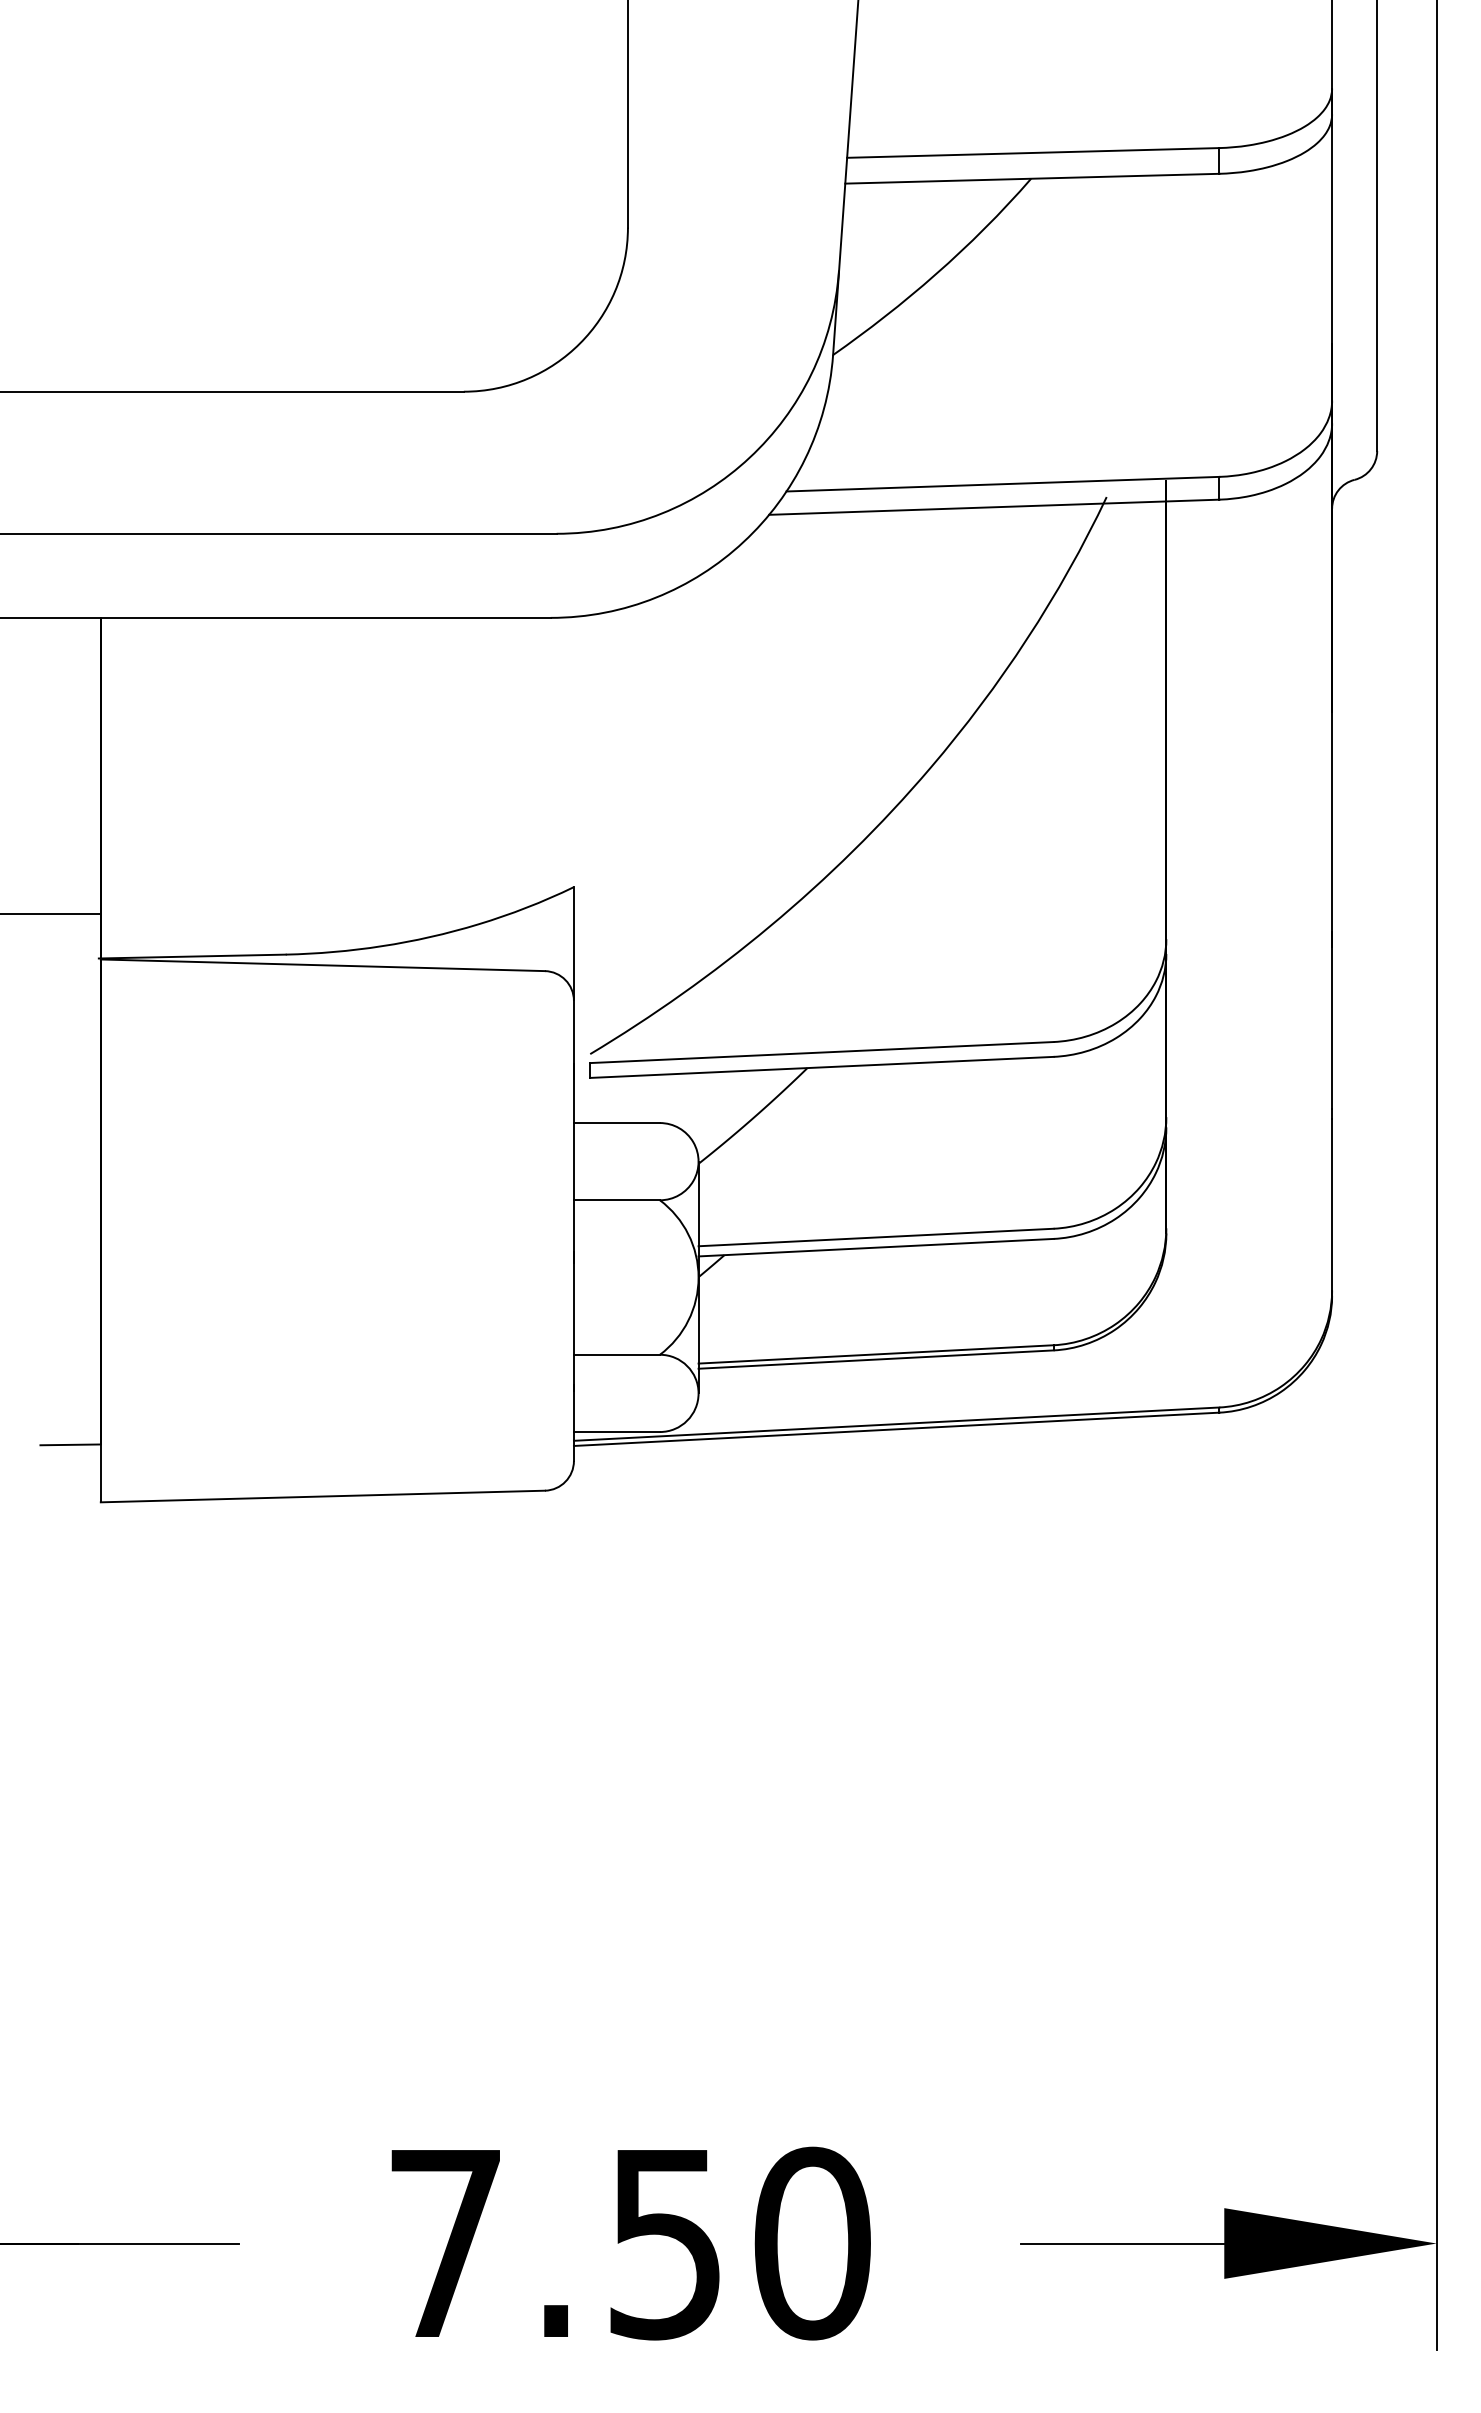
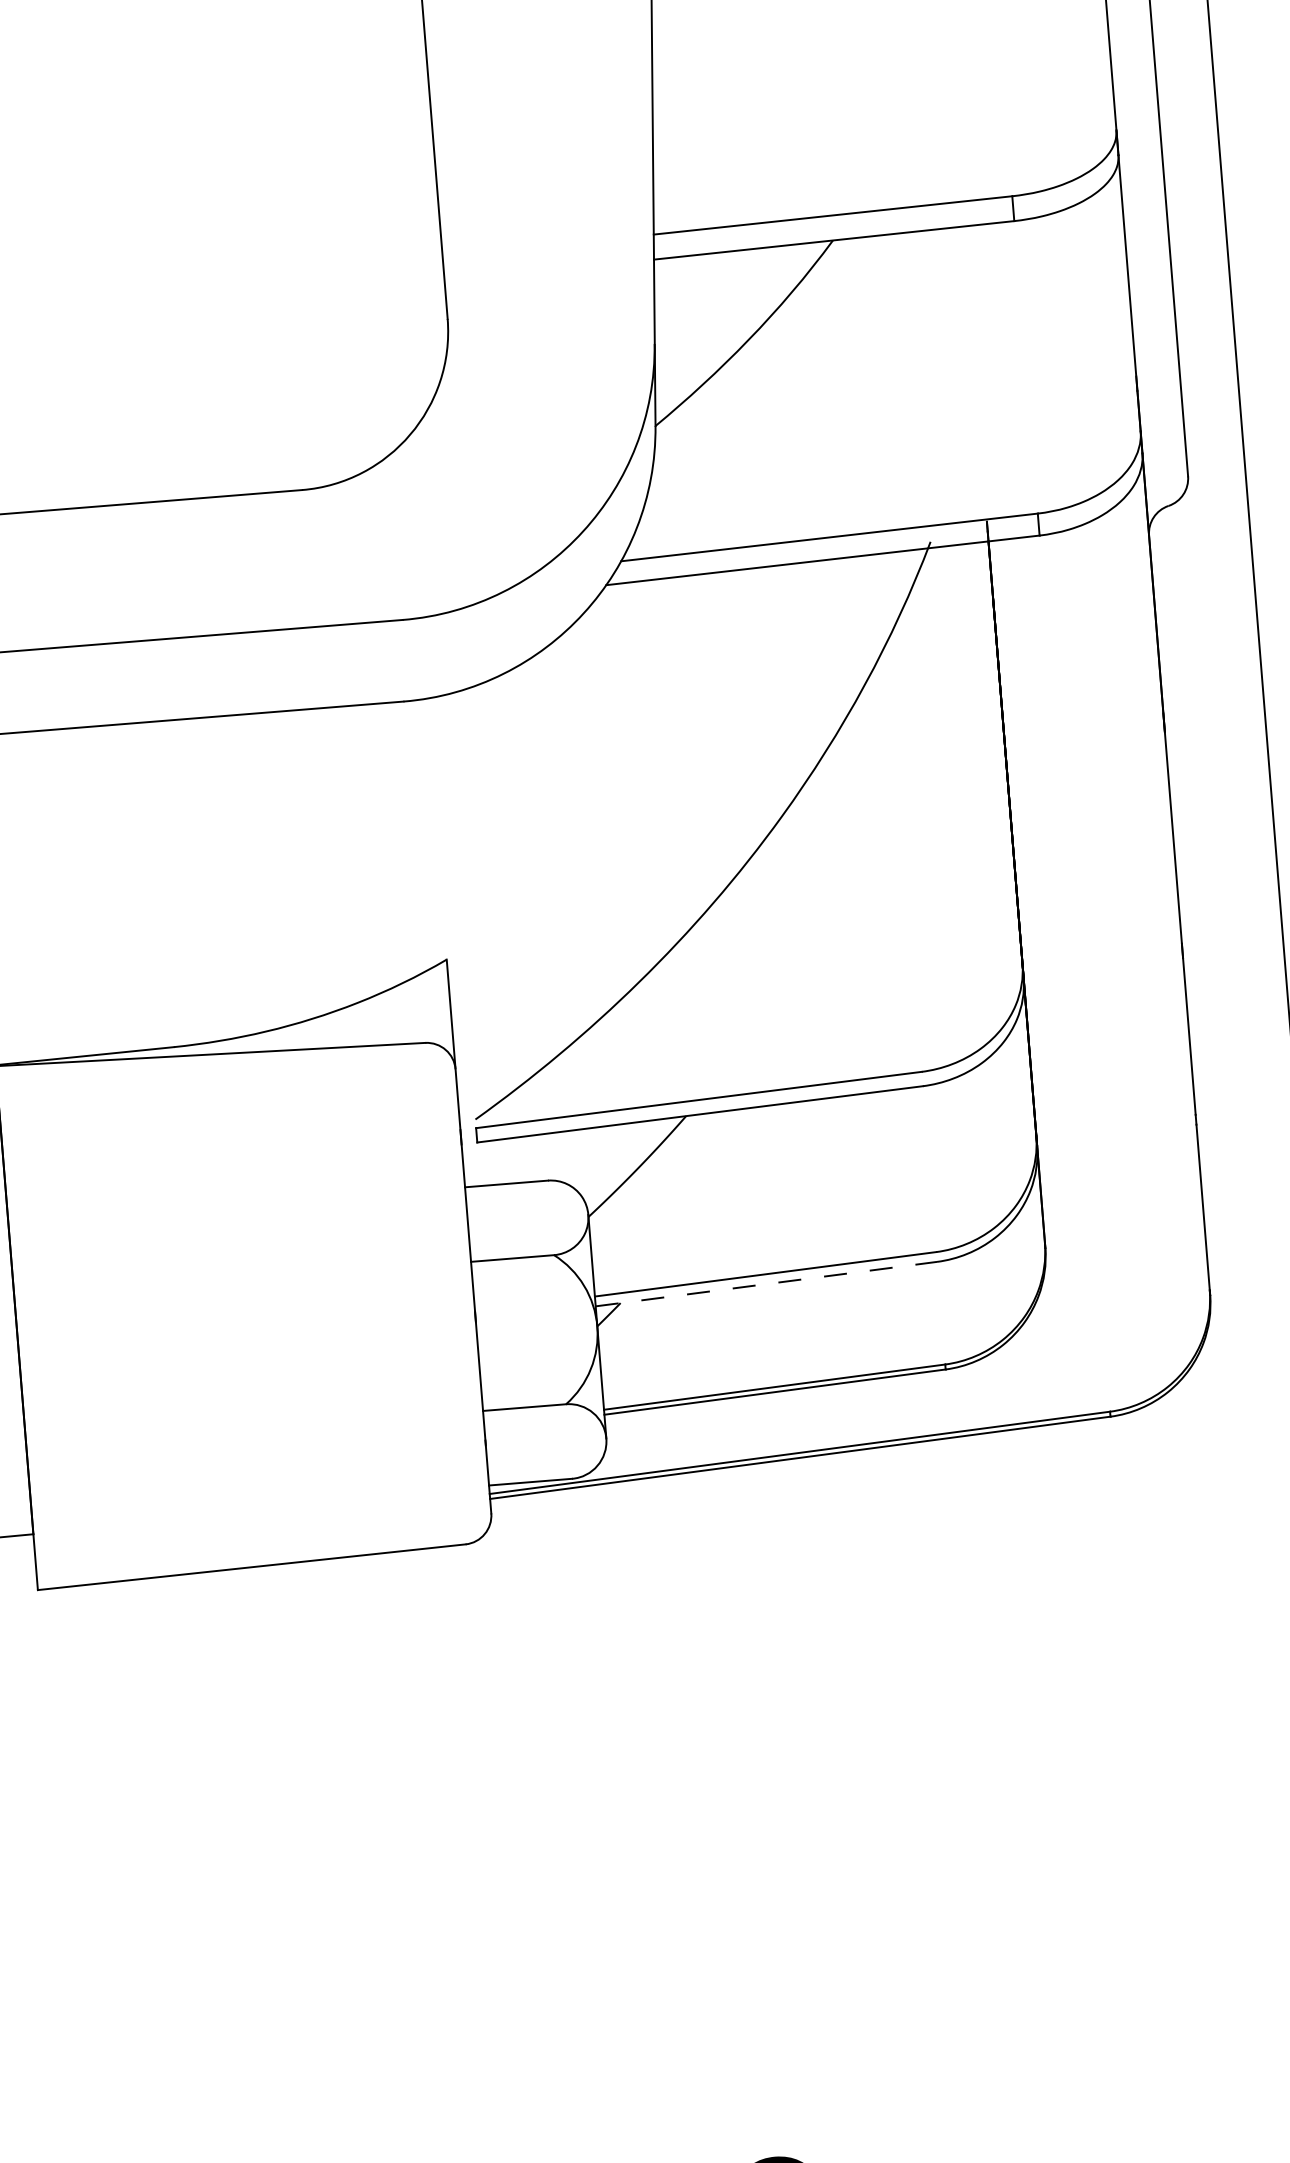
line: (876, 1247) -> (766, 1283), solid -> dashed

